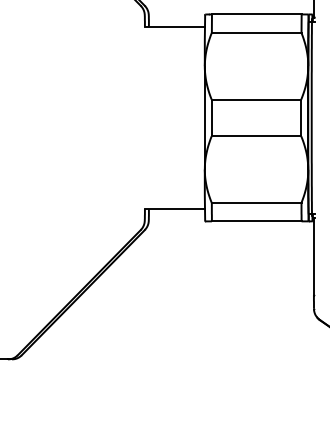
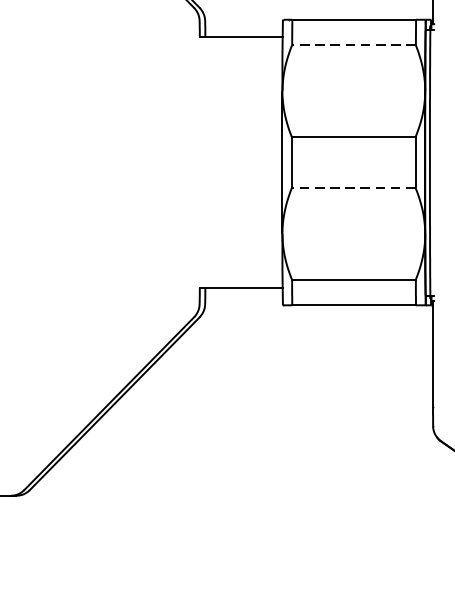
line: (256, 32) -> (353, 44), solid -> dashed
line: (256, 136) -> (353, 188), solid -> dashed

